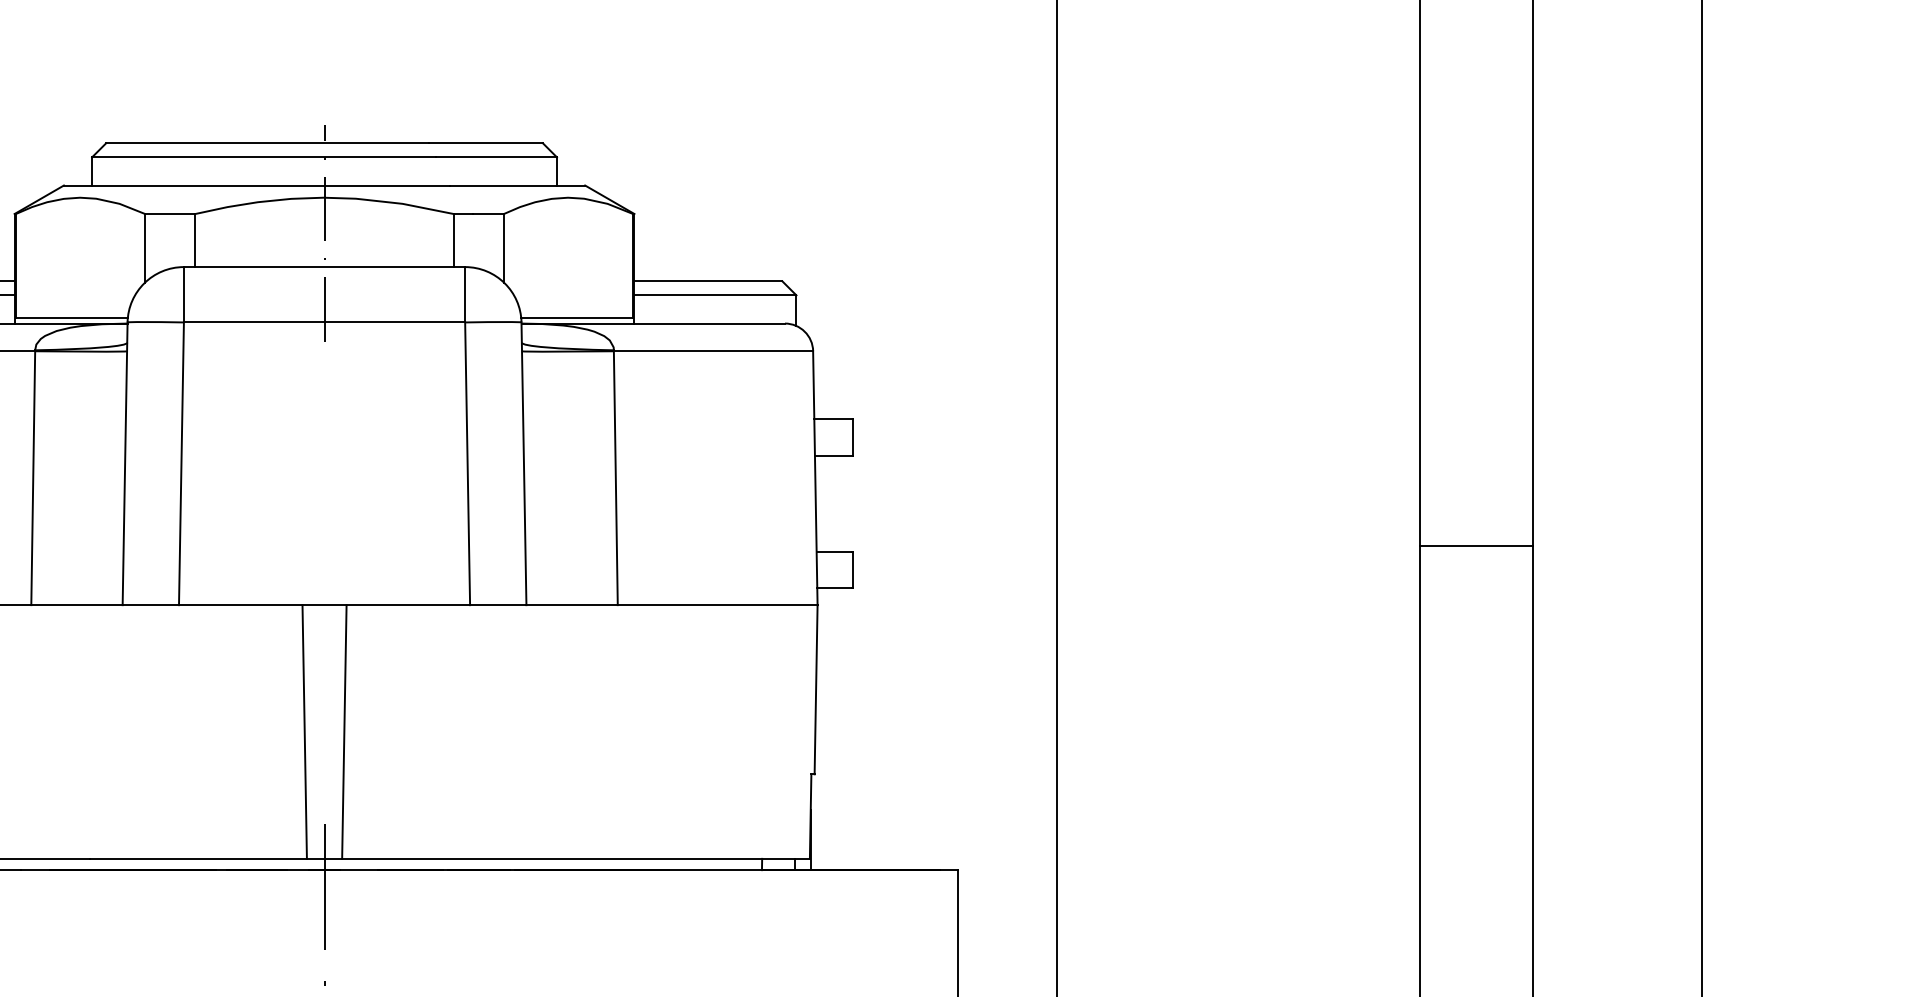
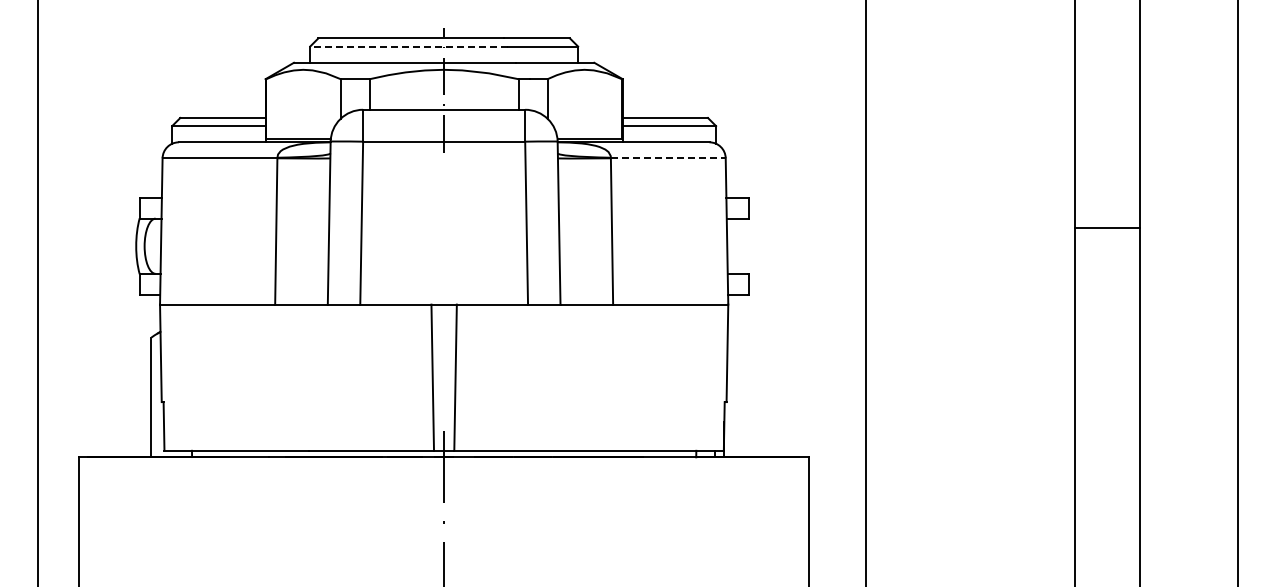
line: (262, 157) -> (408, 46), solid -> dashed
line: (713, 351) -> (668, 158), solid -> dashed
line: (1475, 545) -> (1107, 227), moved

